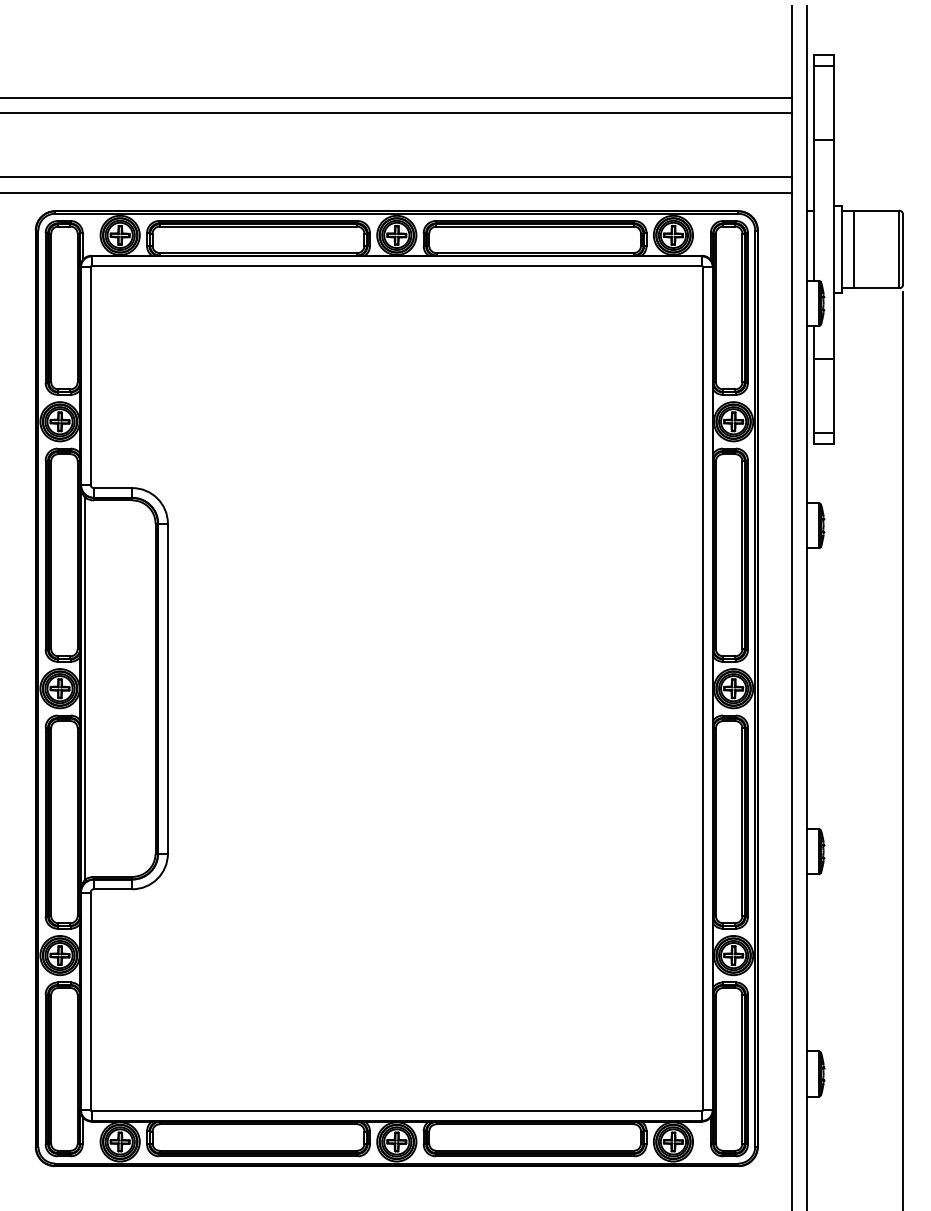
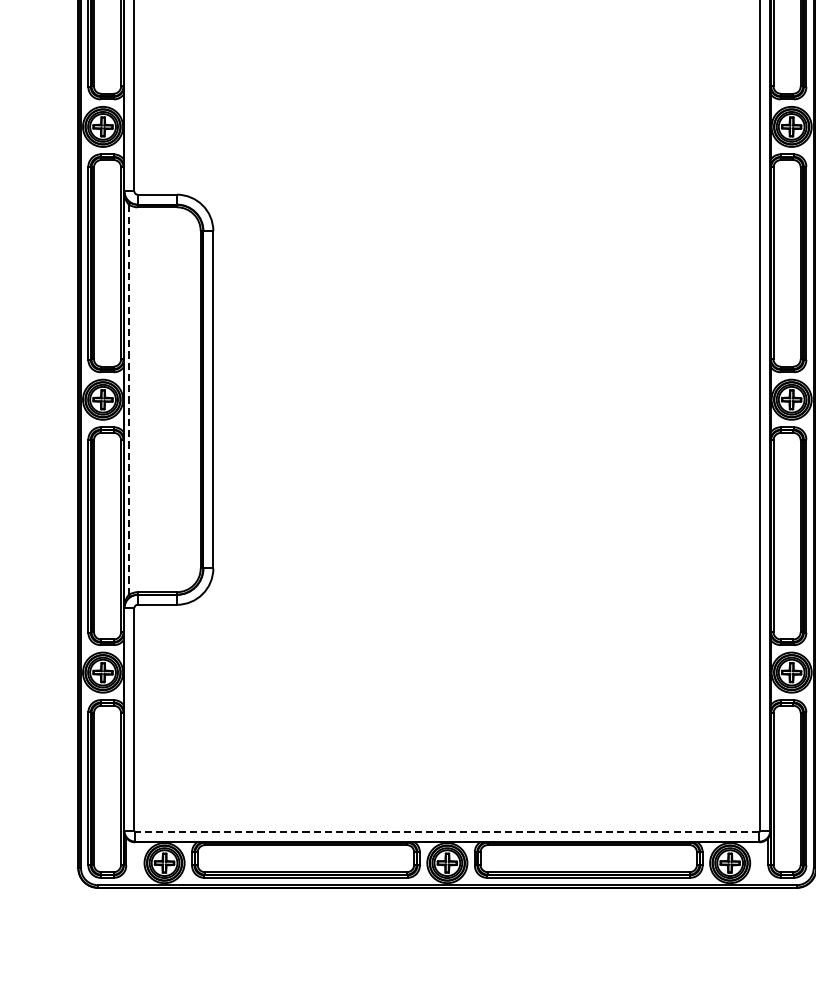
line: (85, 688) -> (129, 399), solid -> dashed
line: (396, 1111) -> (447, 832), solid -> dashed

